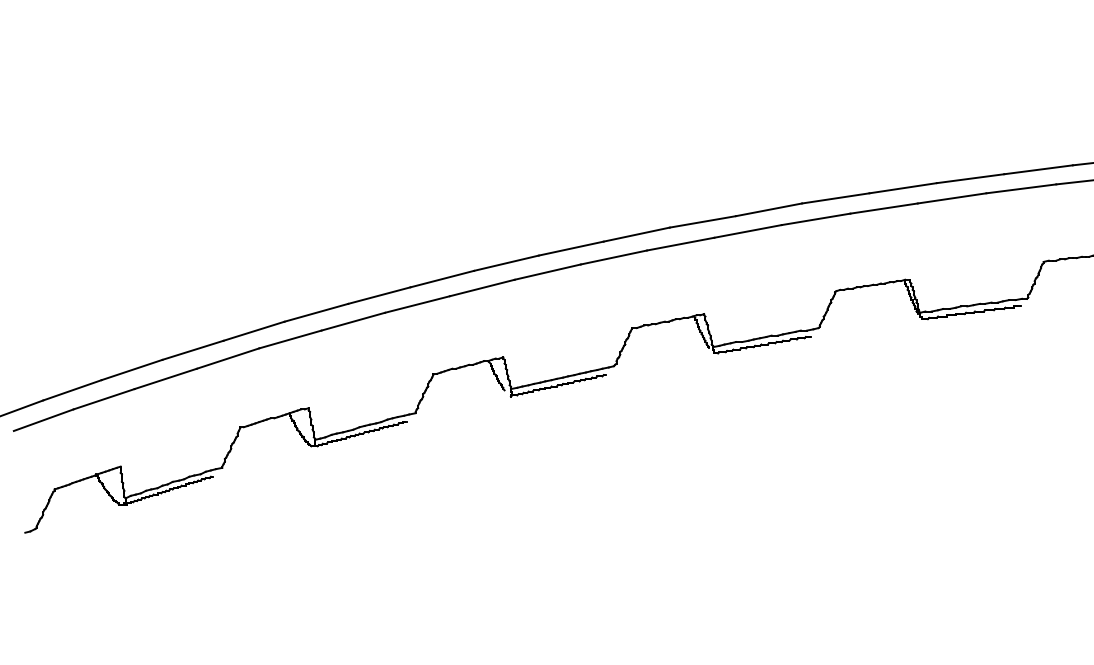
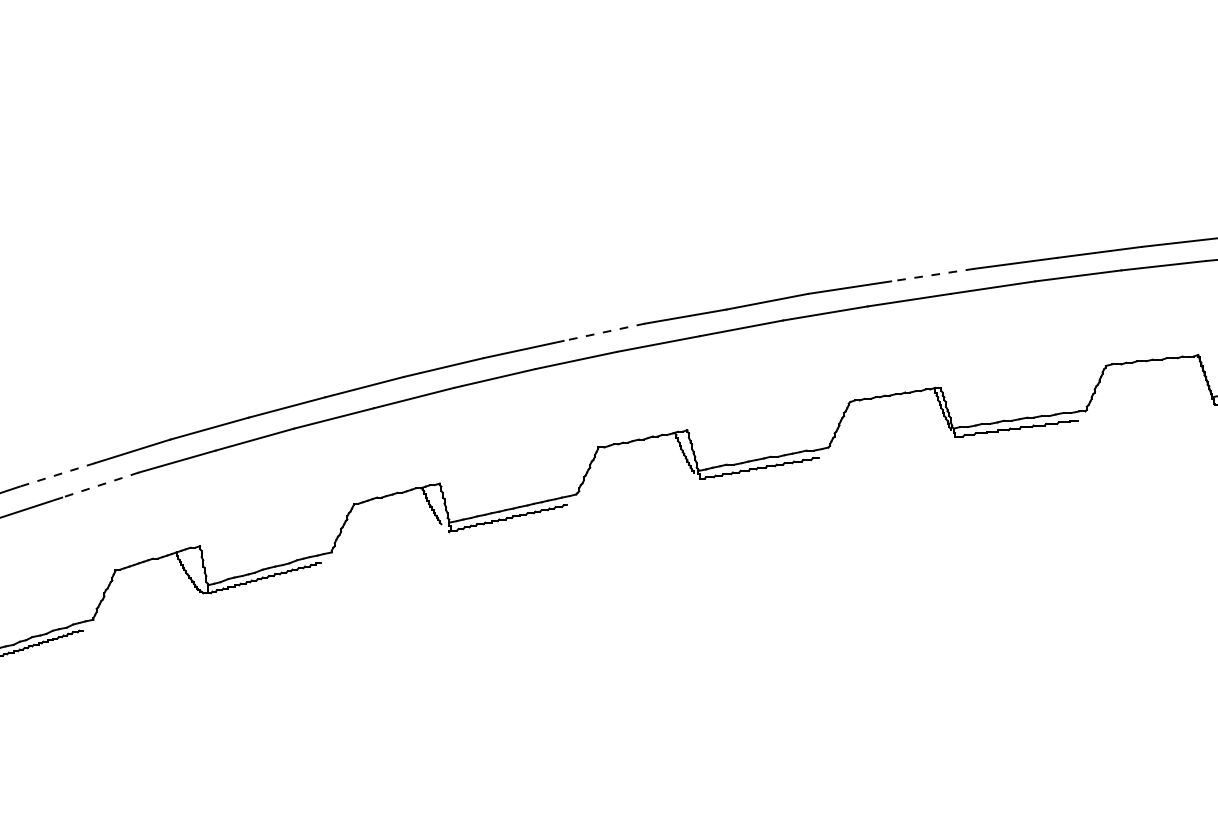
line: (902, 188) -> (931, 275), solid -> dashed
line: (636, 234) -> (603, 332), solid -> dashed
line: (193, 350) -> (57, 475), solid -> dashed
line: (228, 358) -> (101, 484), solid -> dashed

